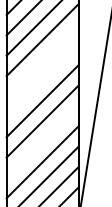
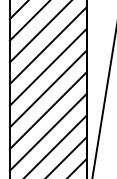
line: (42, 60) -> (48, 45), added
line: (42, 80) -> (48, 67), added
line: (42, 141) -> (48, 132), added

